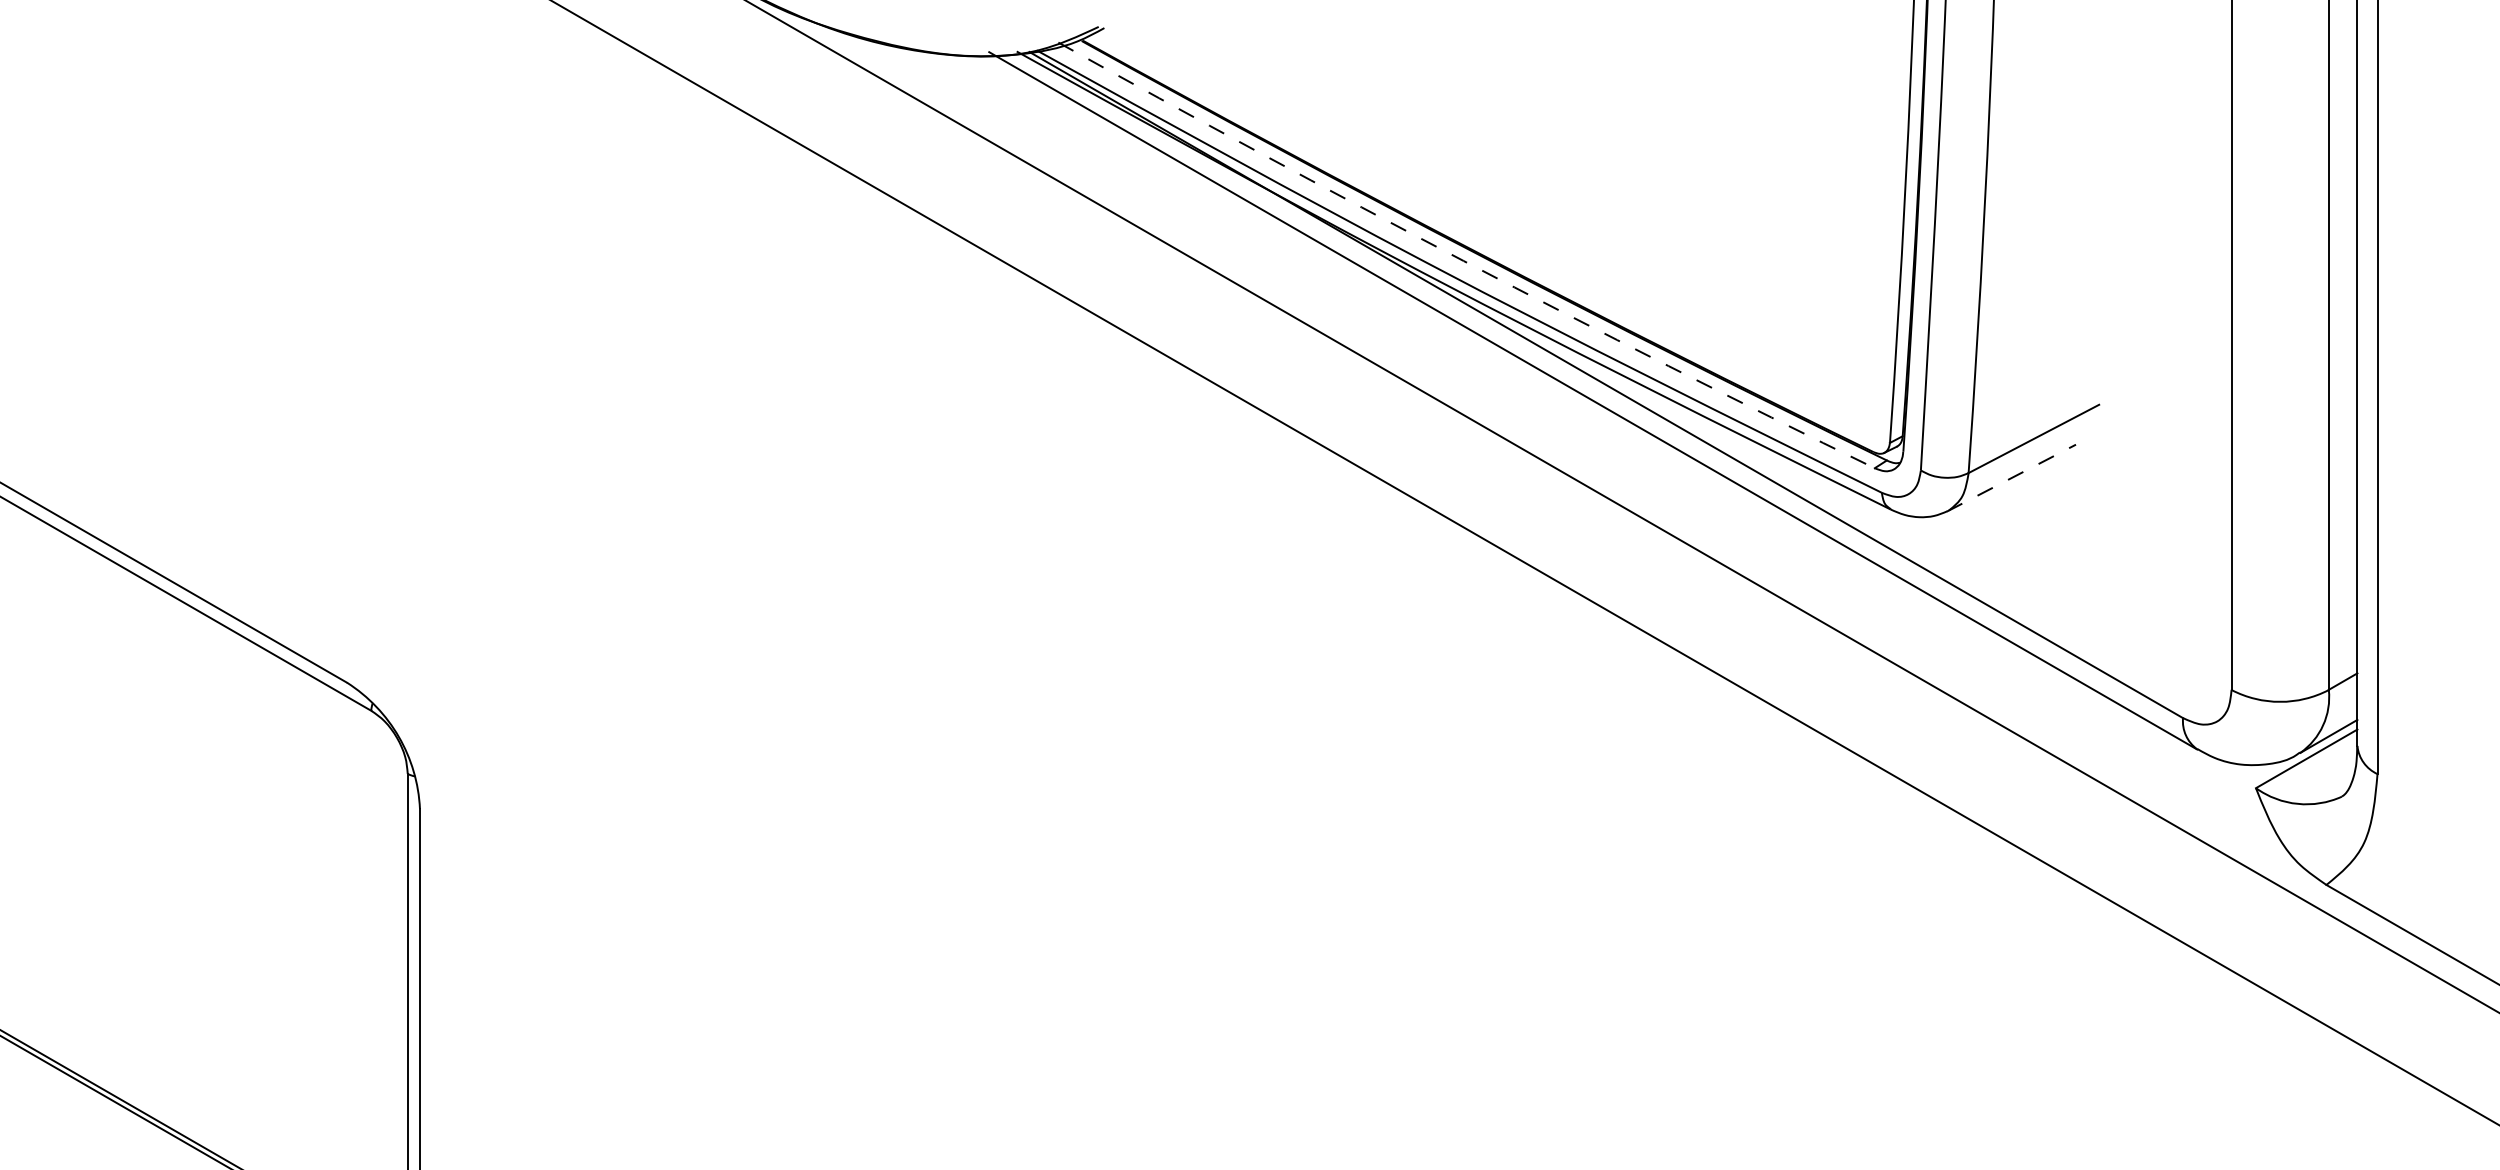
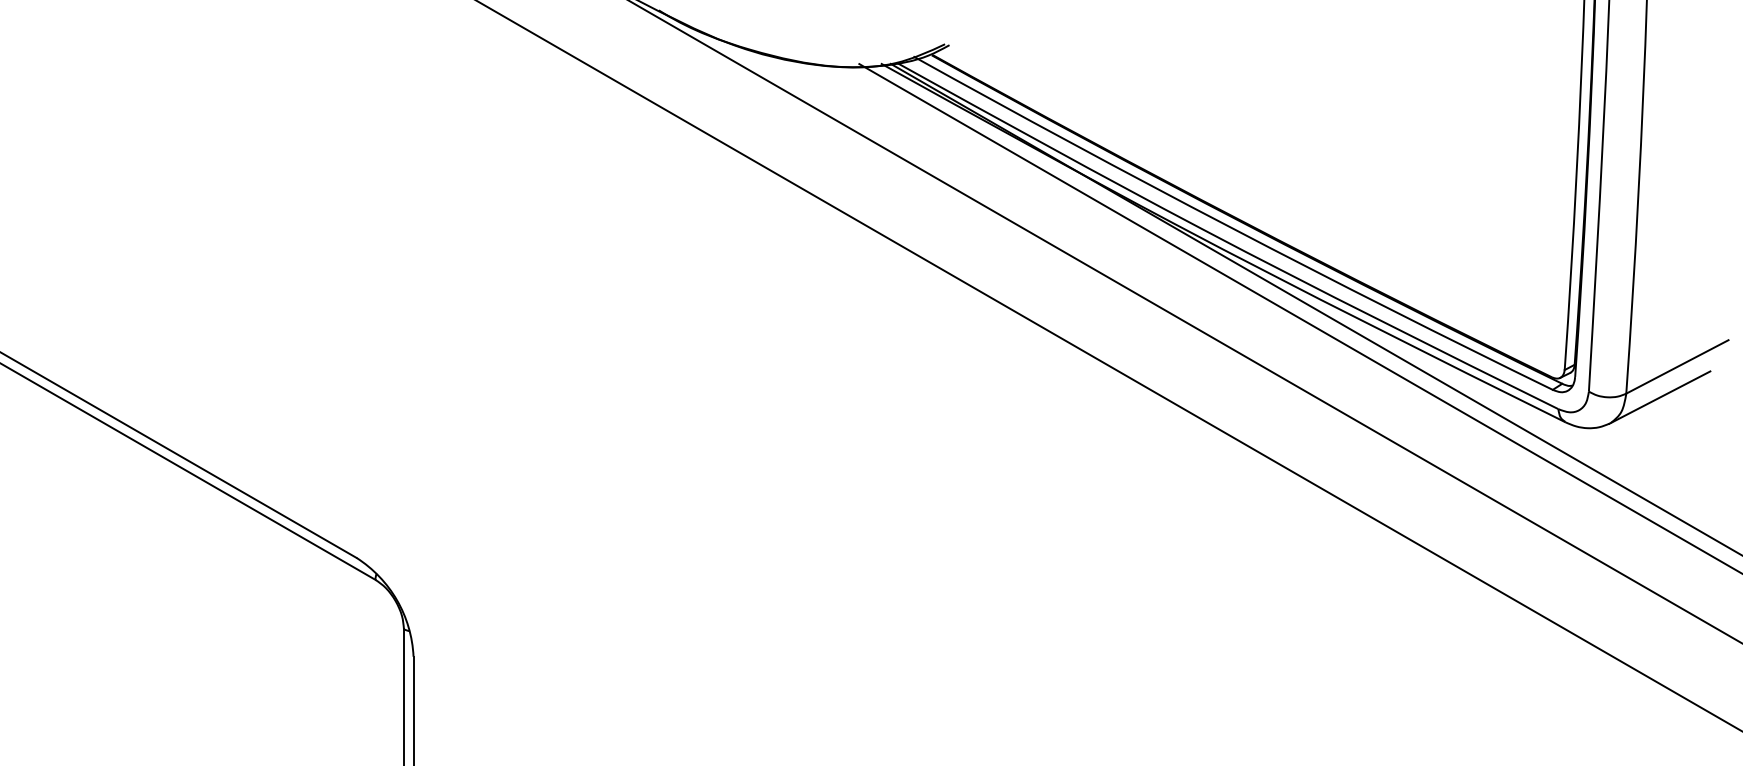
arc: (1463, 261) -> (1230, 227), dashed -> solid
line: (2011, 478) -> (1659, 397), dashed -> solid

